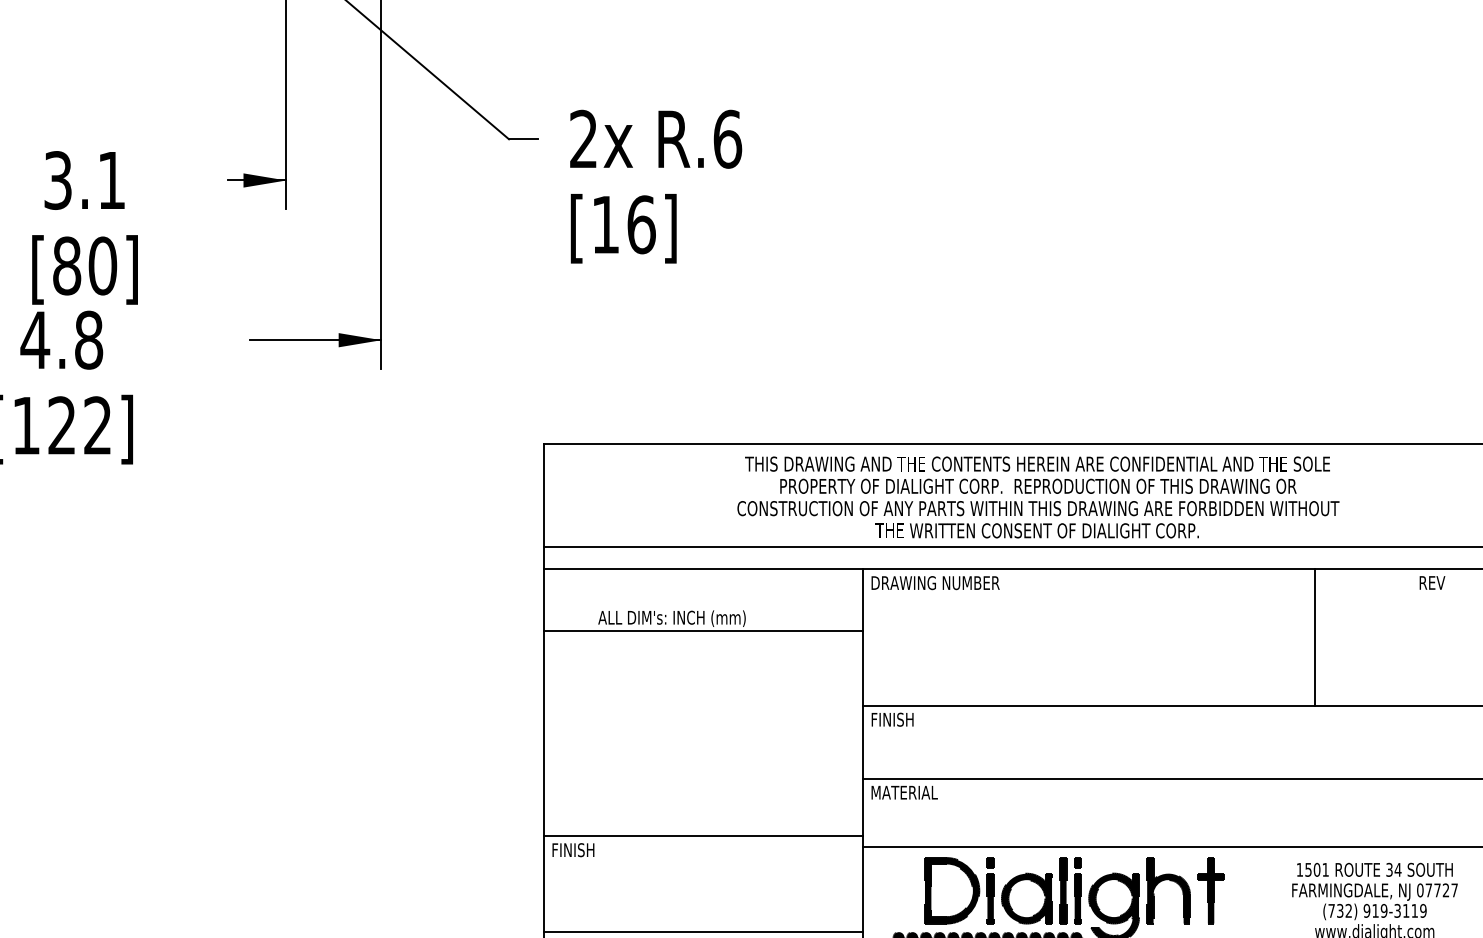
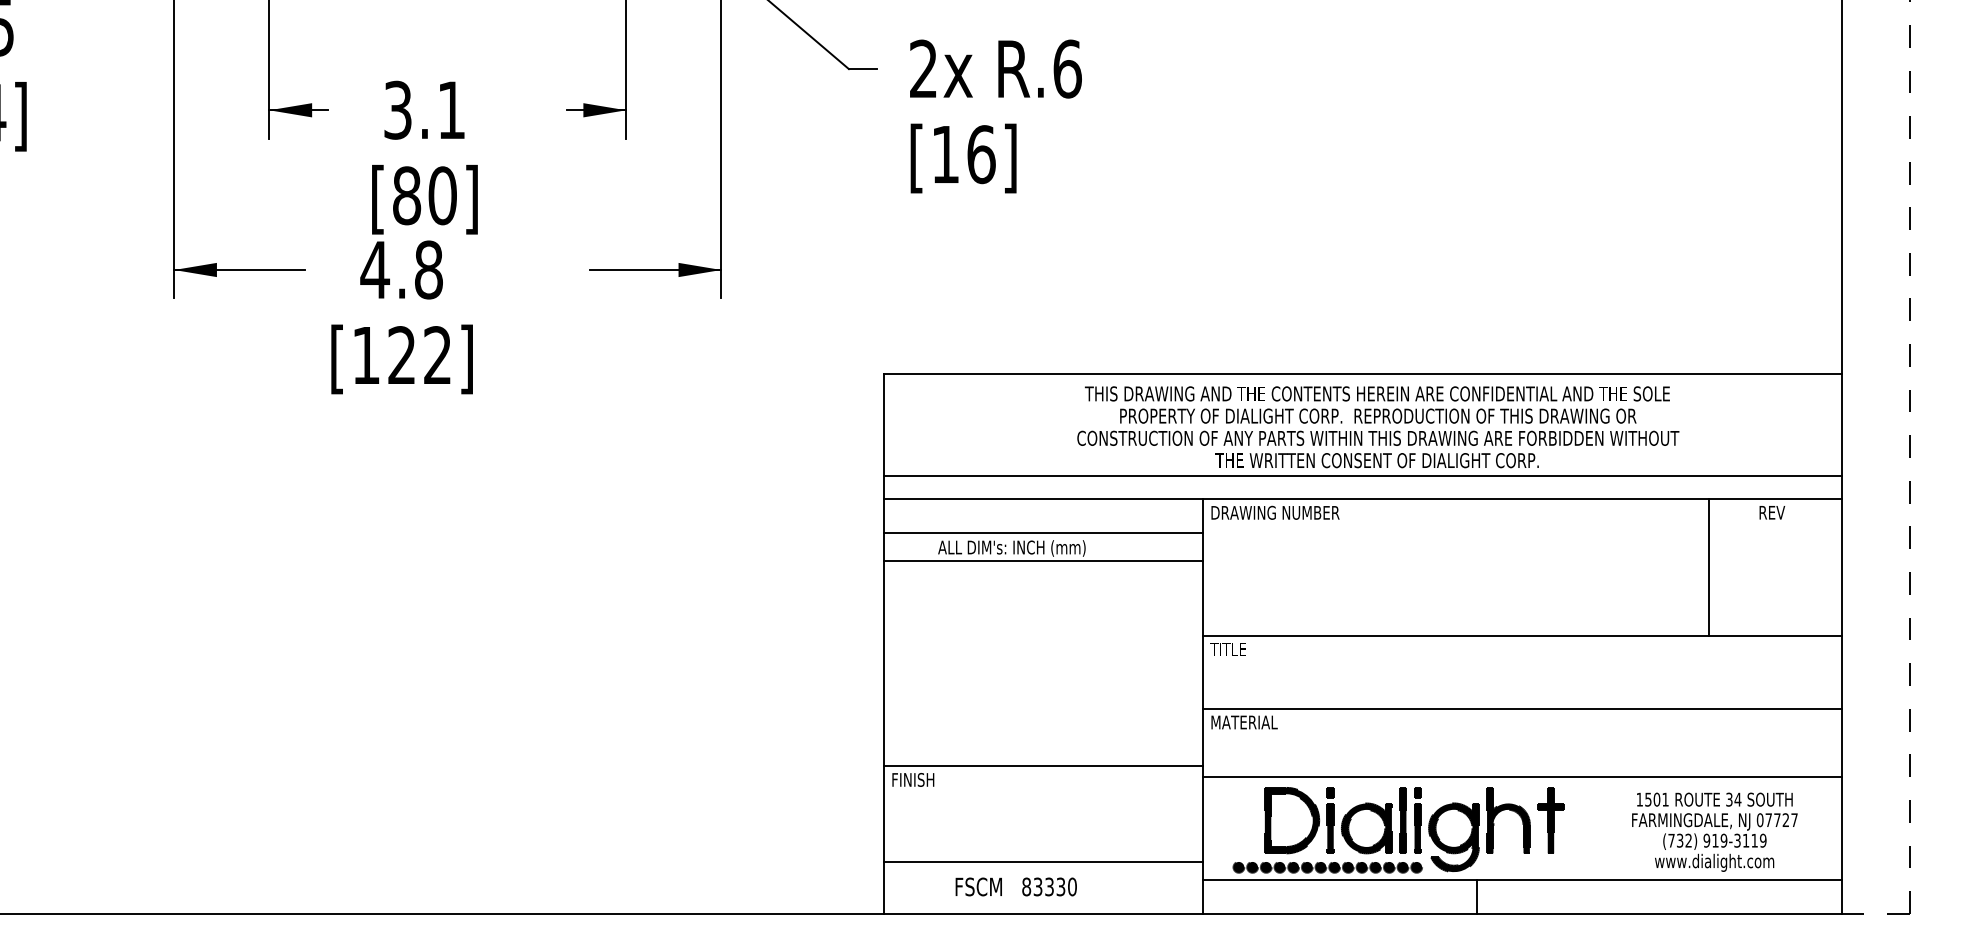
line: (703, 603) -> (1043, 533), added
line: (1315, 637) -> (1709, 567), moved
text: (891, 719) -> (1231, 649), FINISH -> TITLE

